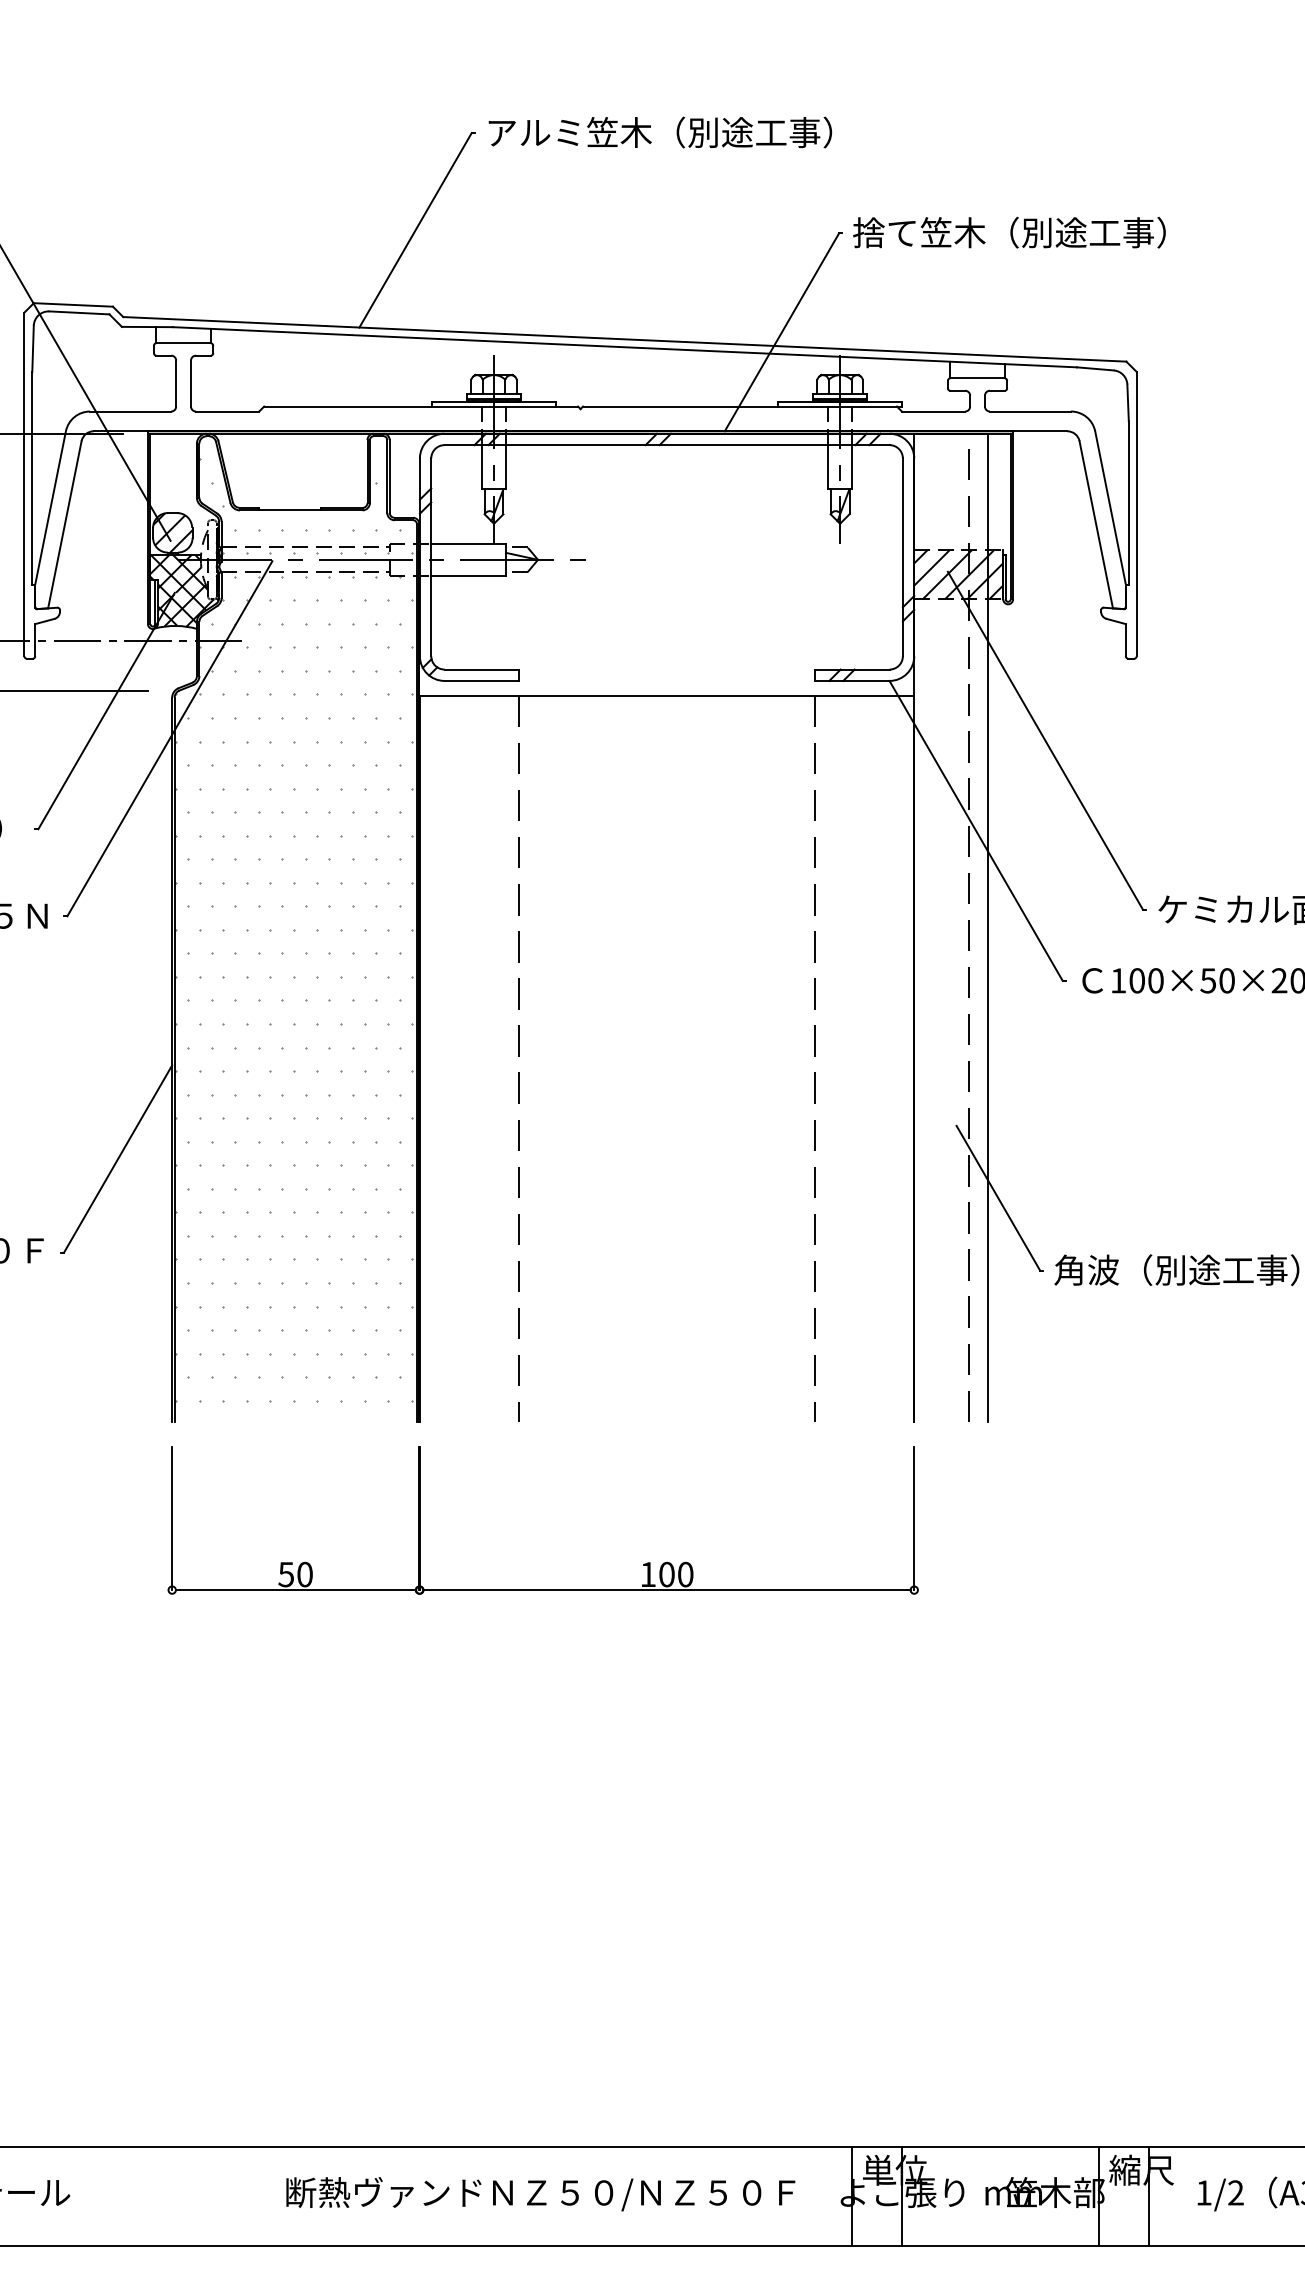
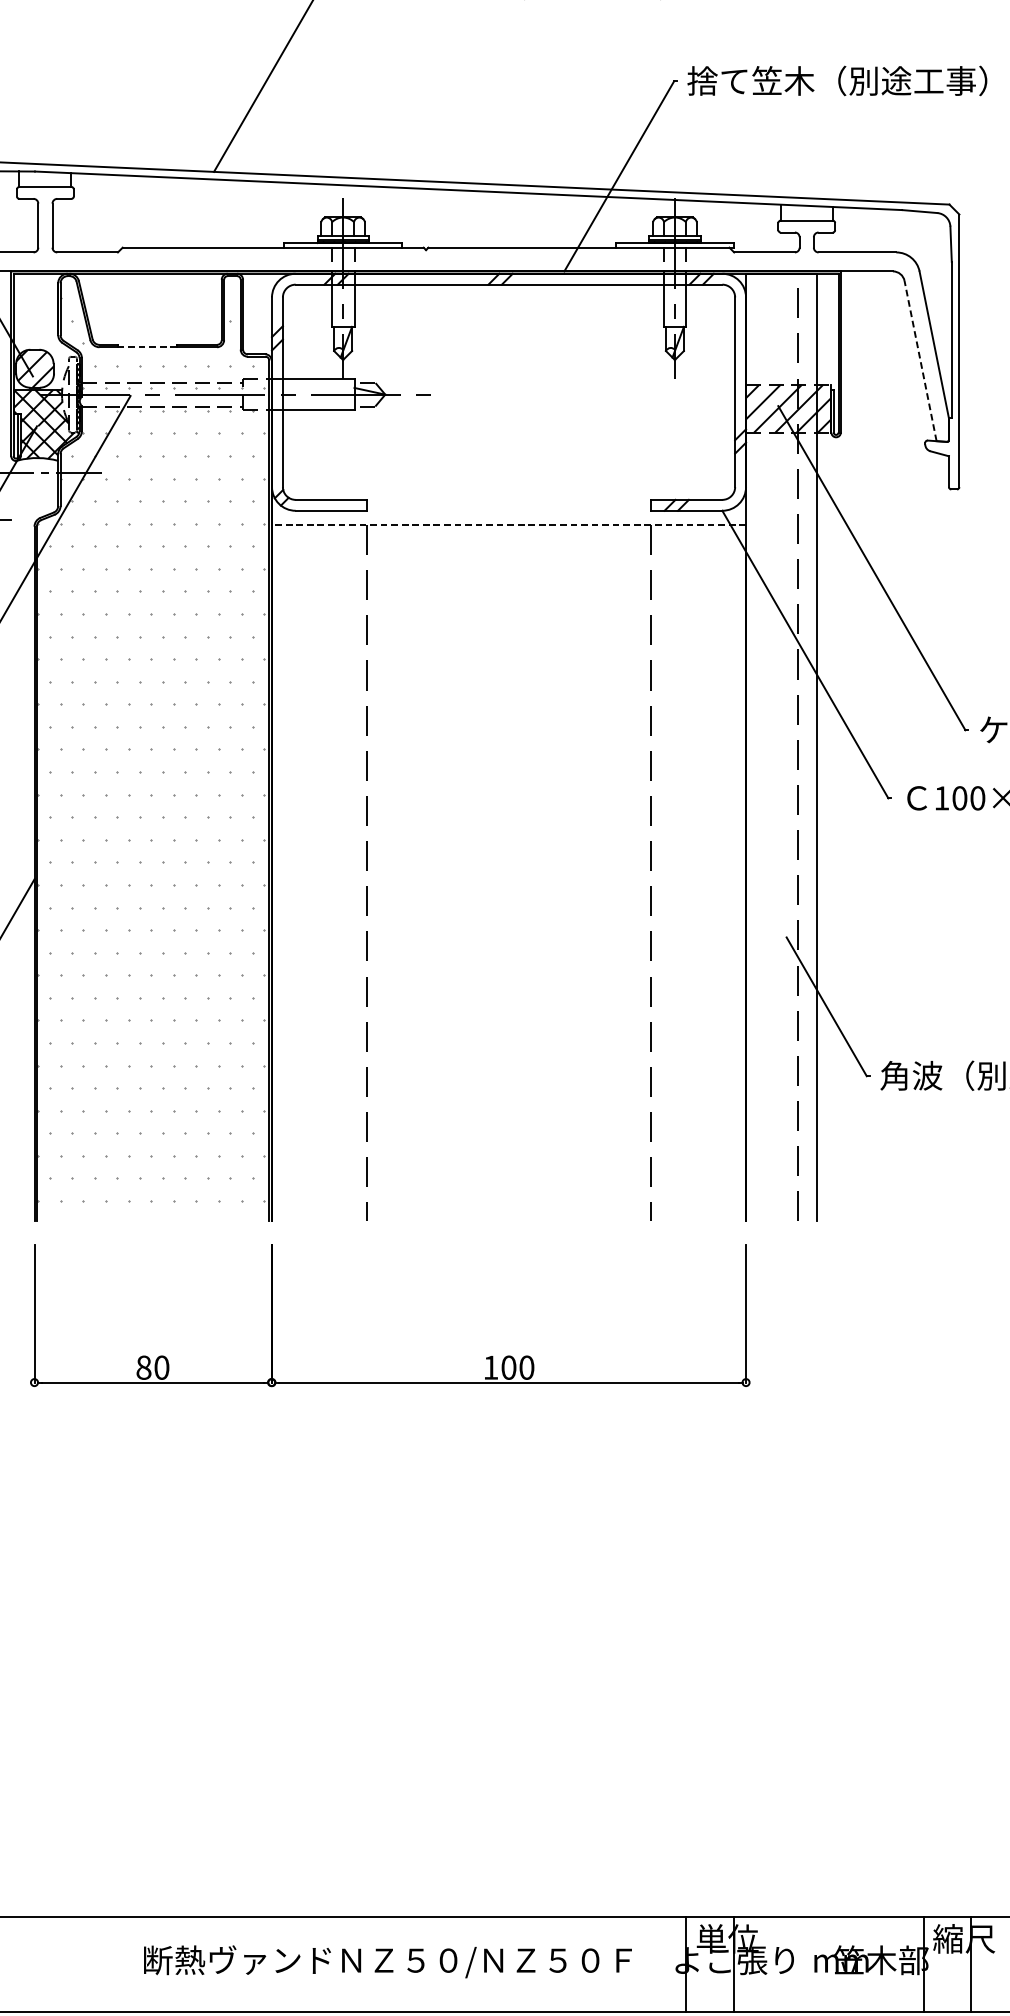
line: (289, 510) -> (146, 347), solid -> dashed
line: (1096, 524) -> (920, 360), solid -> dashed
line: (666, 695) -> (508, 524), solid -> dashed
text: (286, 1574) -> (144, 1367), 50 -> 80

